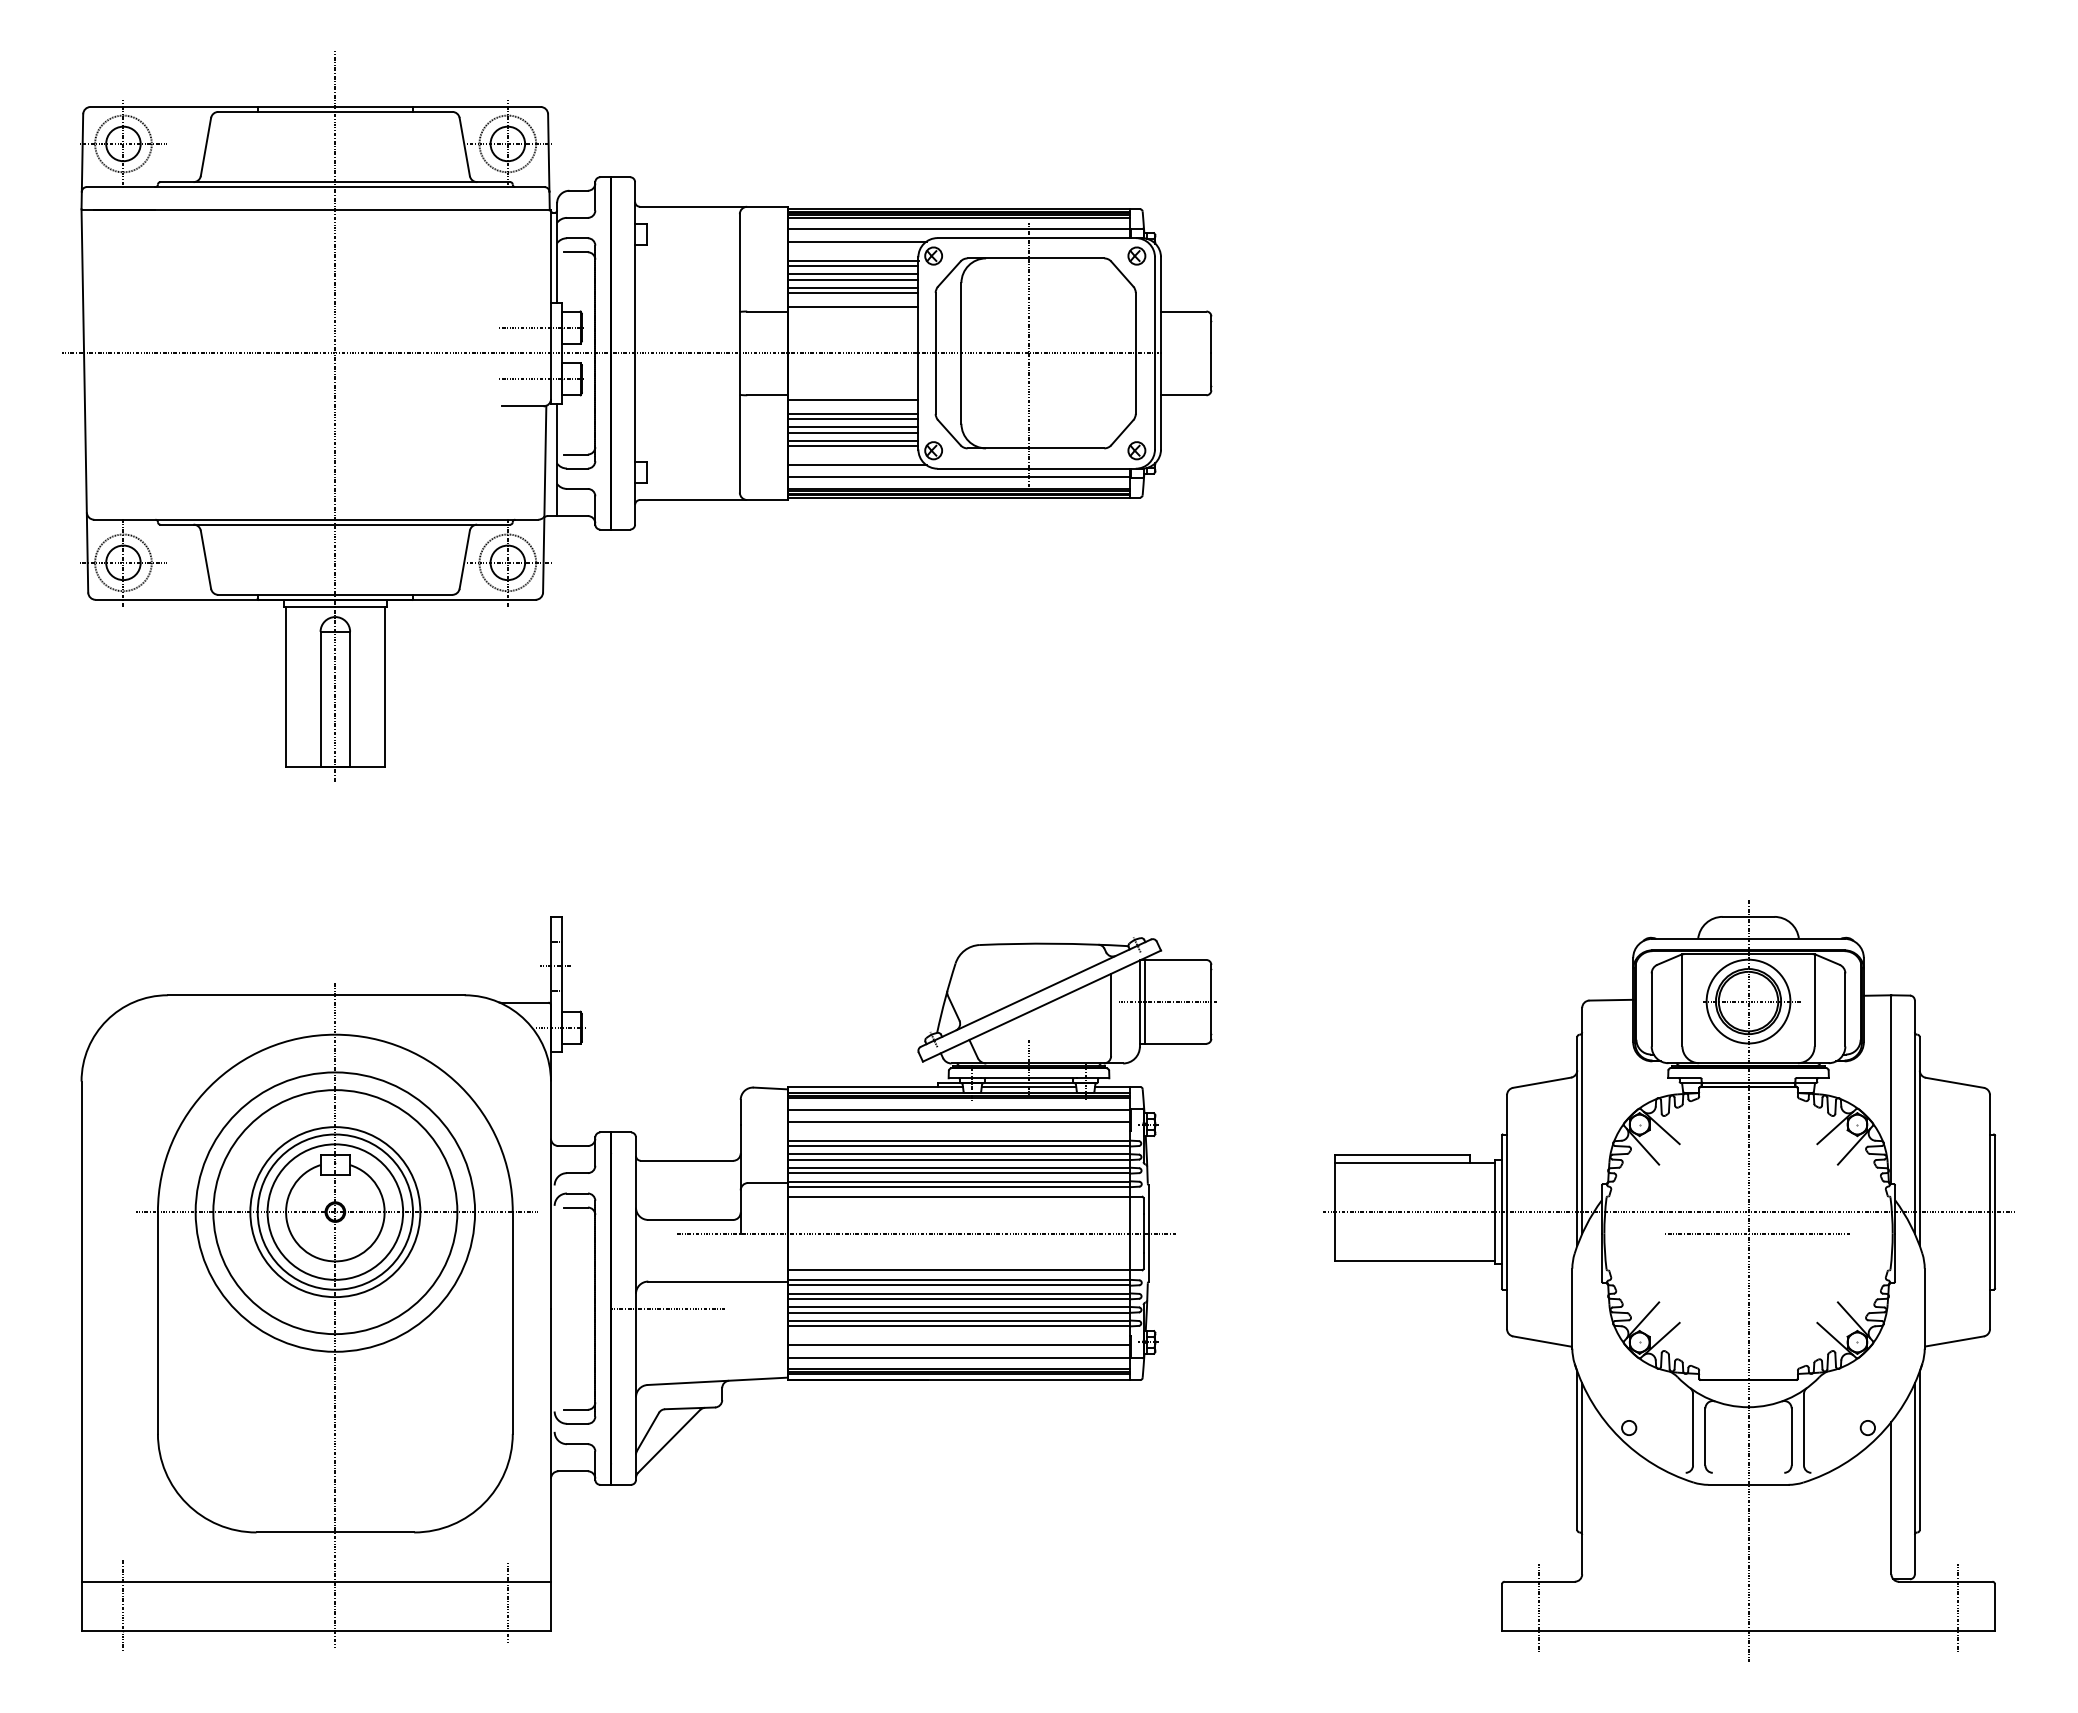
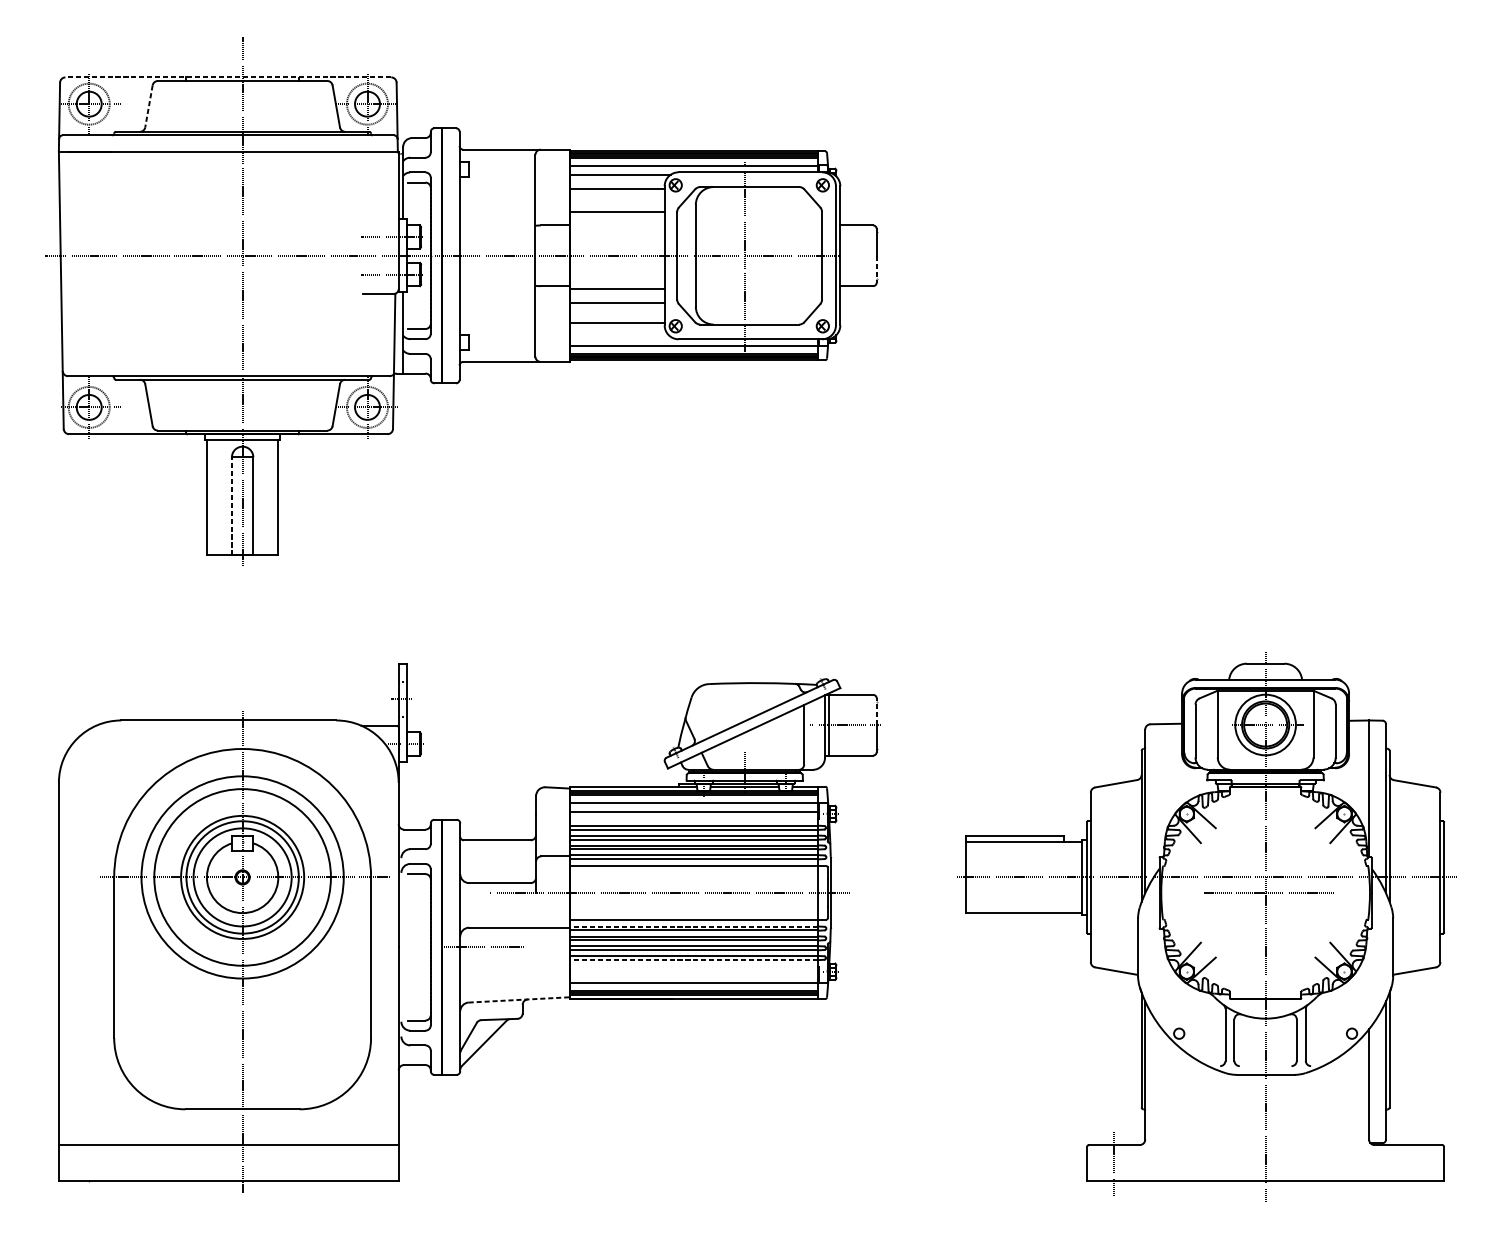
line: (315, 107) -> (228, 77), solid -> dashed
line: (205, 147) -> (148, 106), solid -> dashed
line: (852, 266) -> (616, 192), removed
line: (852, 274) -> (616, 198), removed
line: (852, 279) -> (616, 202), removed
line: (852, 287) -> (616, 208), removed
line: (852, 307) -> (616, 222), removed
line: (1211, 372) -> (876, 269), solid -> dashed
line: (852, 413) -> (616, 299), removed
line: (852, 427) -> (616, 309), removed
line: (852, 432) -> (616, 313), removed
line: (852, 440) -> (616, 318), removed
line: (856, 465) -> (619, 336), removed
line: (320, 699) -> (231, 506), solid -> dashed
line: (1211, 982) -> (876, 711), solid -> dashed
line: (958, 1280) -> (693, 926), solid -> dashed
line: (958, 1326) -> (693, 960), solid -> dashed
line: (958, 1345) -> (693, 973), removed
line: (718, 1381) -> (519, 1000), solid -> dashed
line: (507, 1602) -> (367, 1160), removed
line: (123, 1605) -> (89, 1162), removed
line: (1957, 1608) -> (1416, 1164), removed

